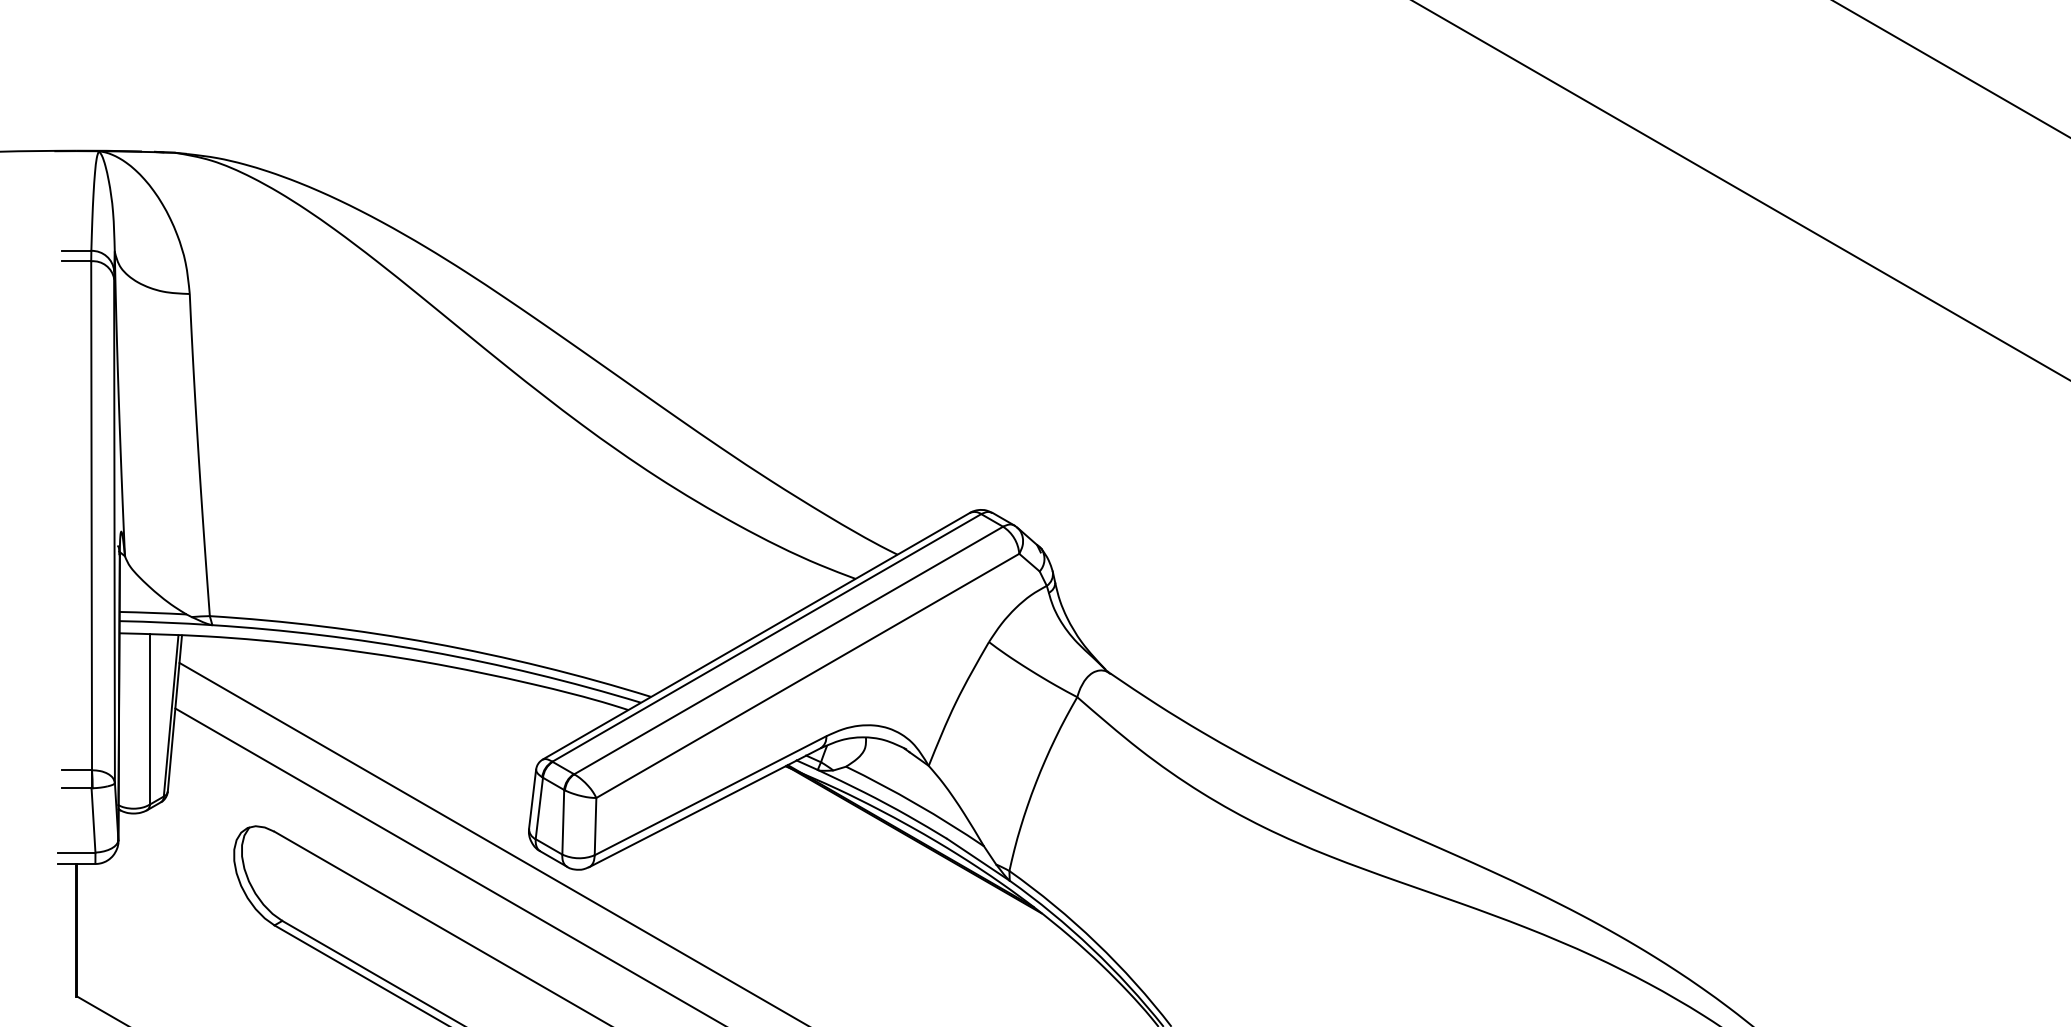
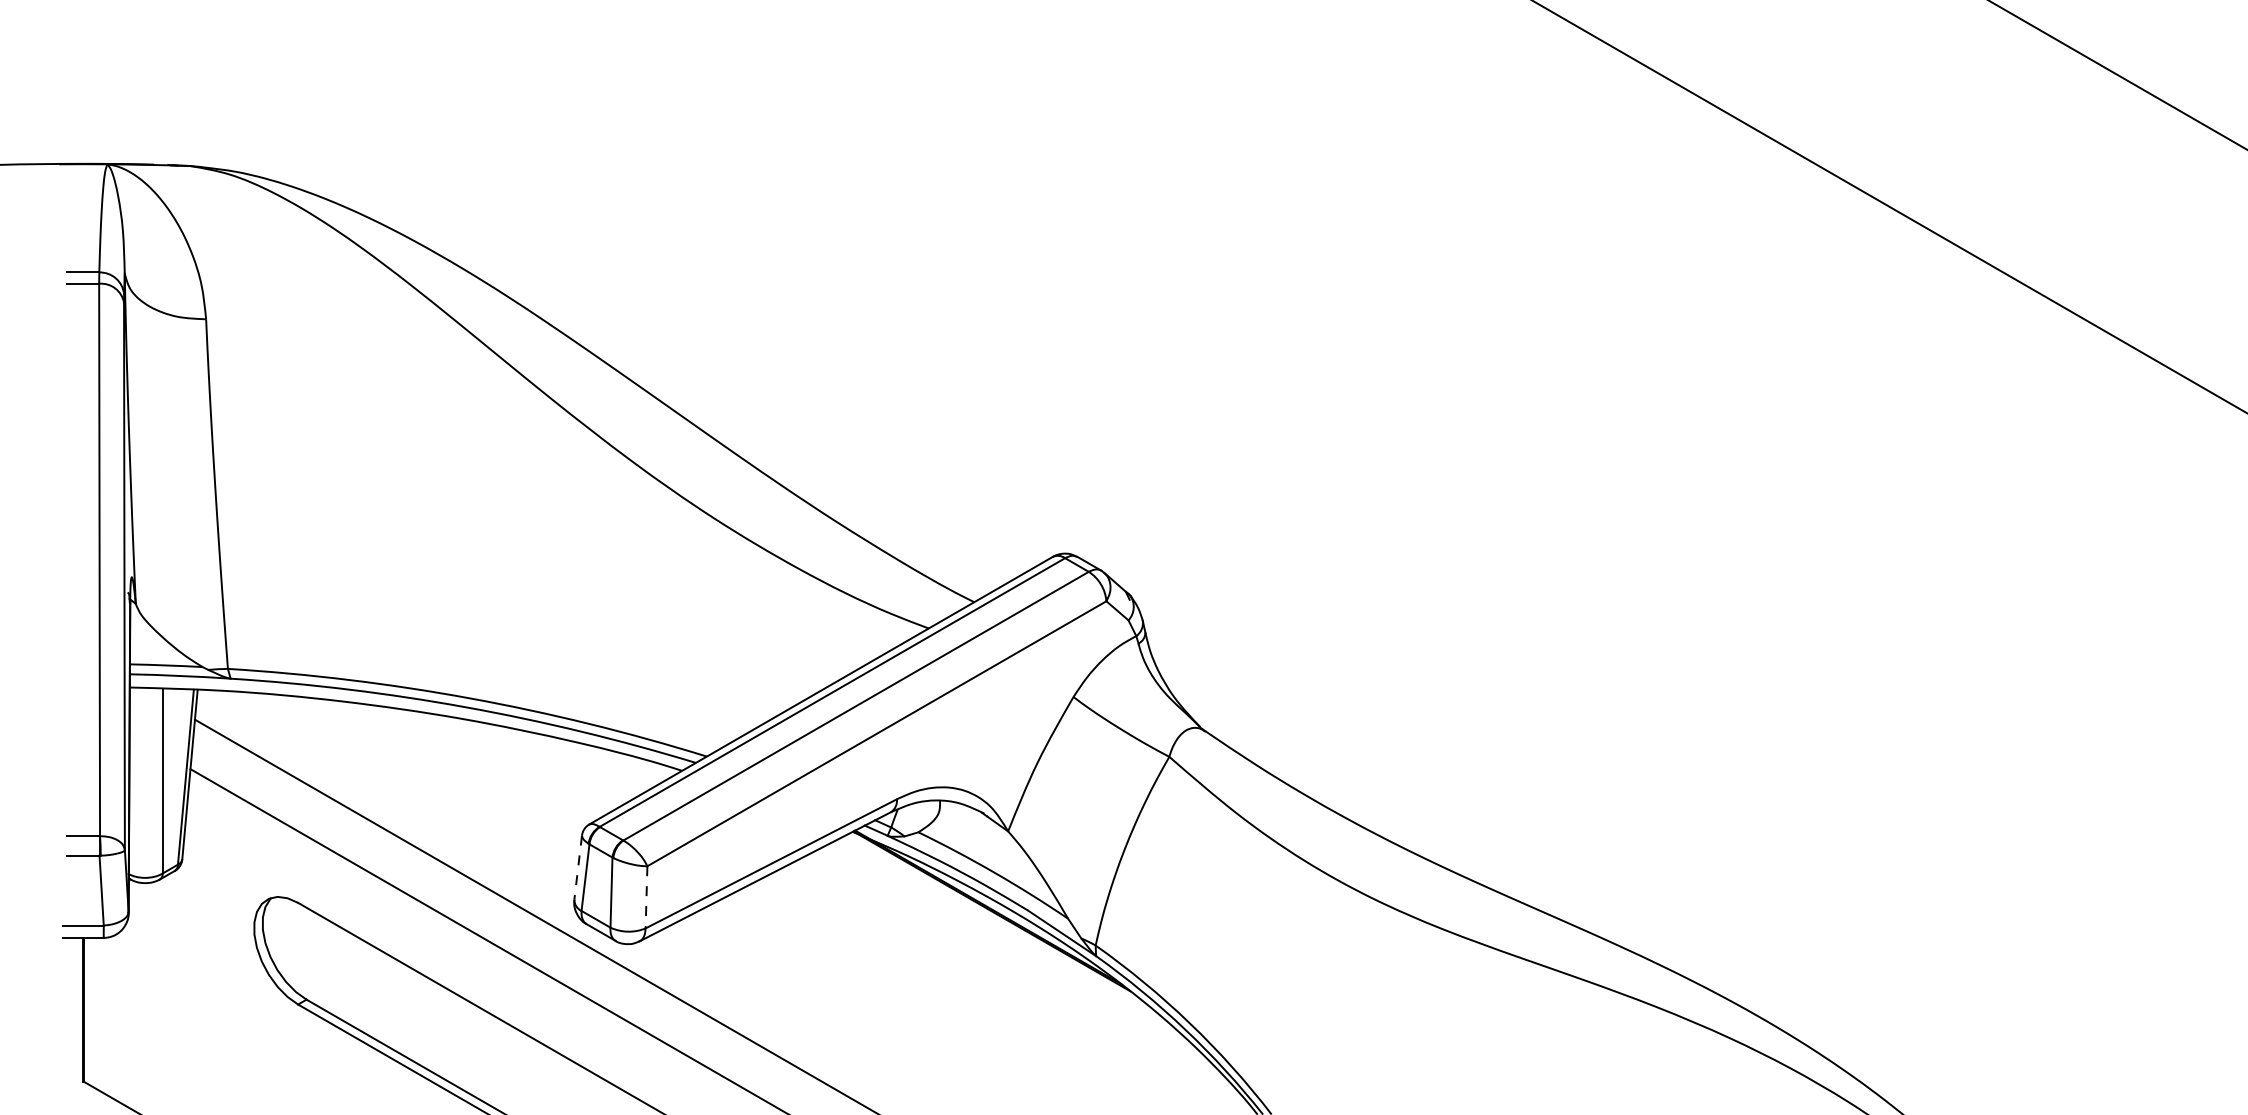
line: (532, 800) -> (578, 868), solid -> dashed
line: (595, 826) -> (646, 897), solid -> dashed

